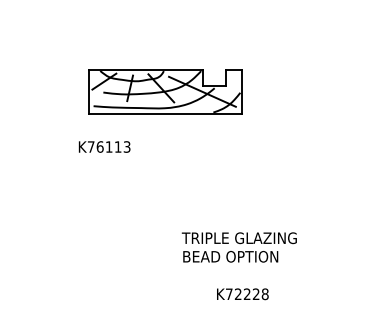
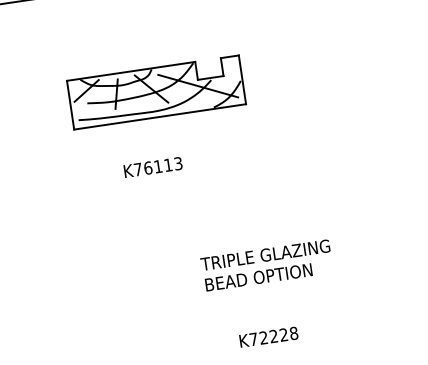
part: (165, 91) -> (156, 91), moved
text: (104, 146) -> (152, 166), moved
text: (242, 294) -> (268, 337), moved

